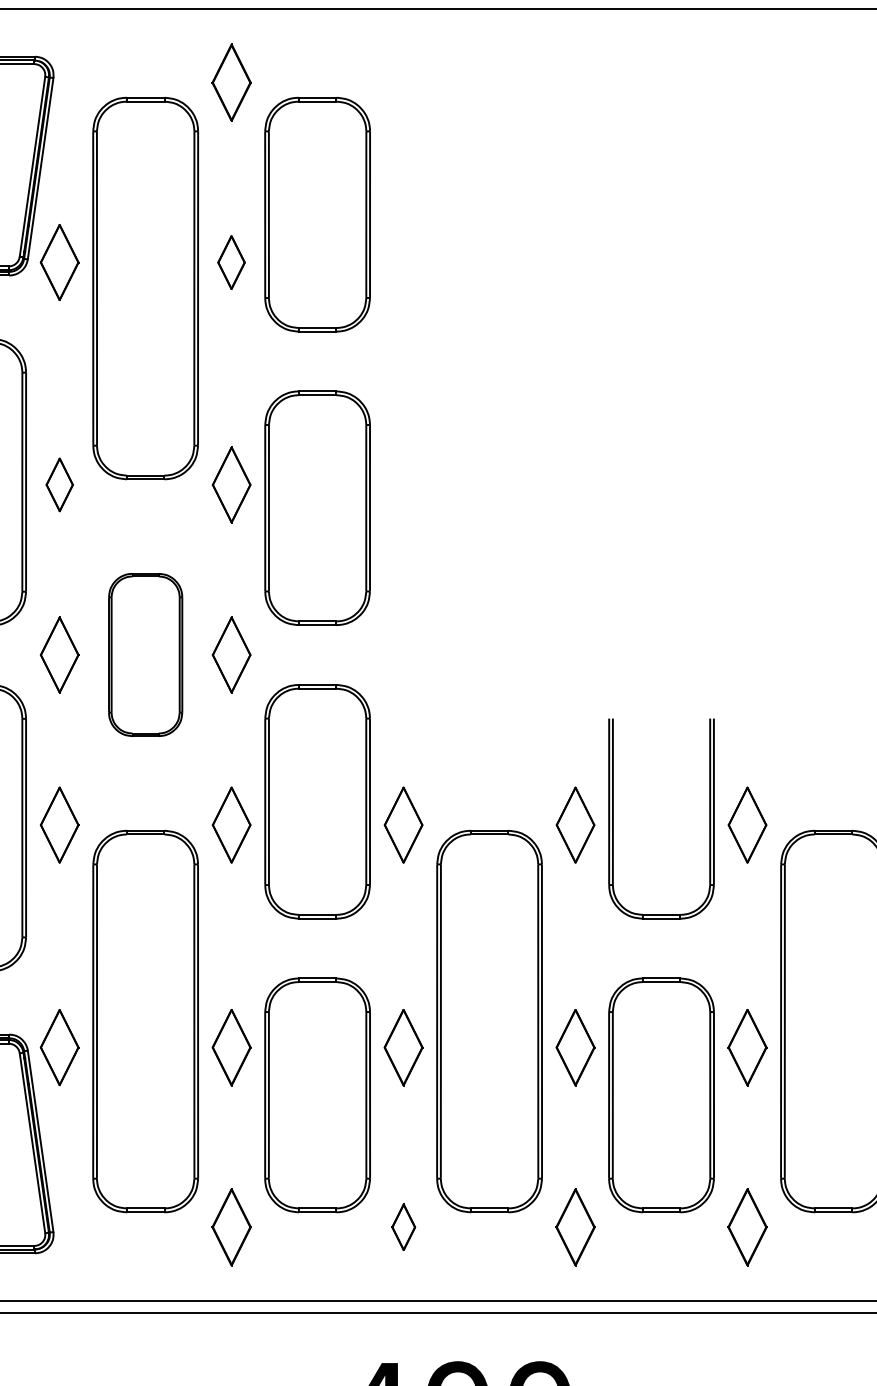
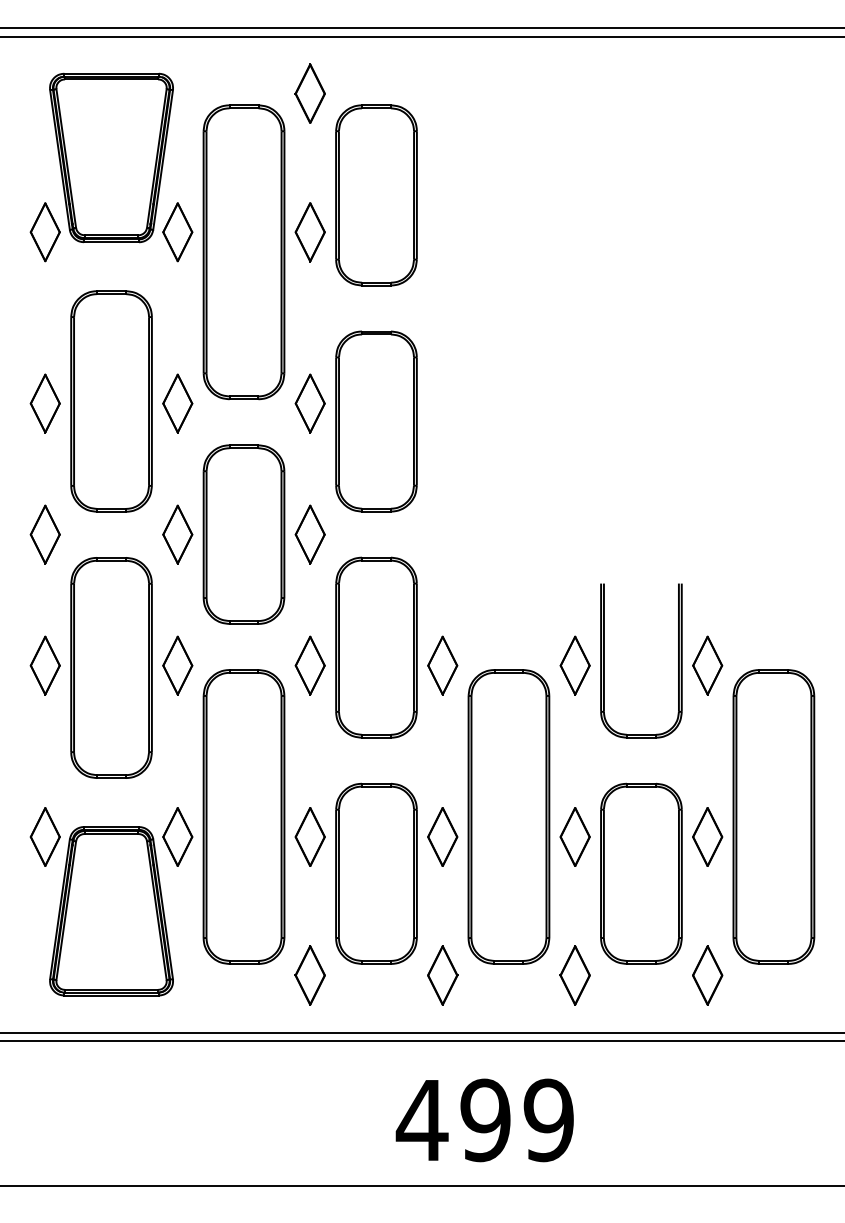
part: (230, 262) -> (309, 232), size x1.43
part: (59, 484) -> (177, 403), size x1.43
part: (144, 654) -> (243, 534), size x1.43
part: (403, 1227) -> (442, 975), size x1.67

